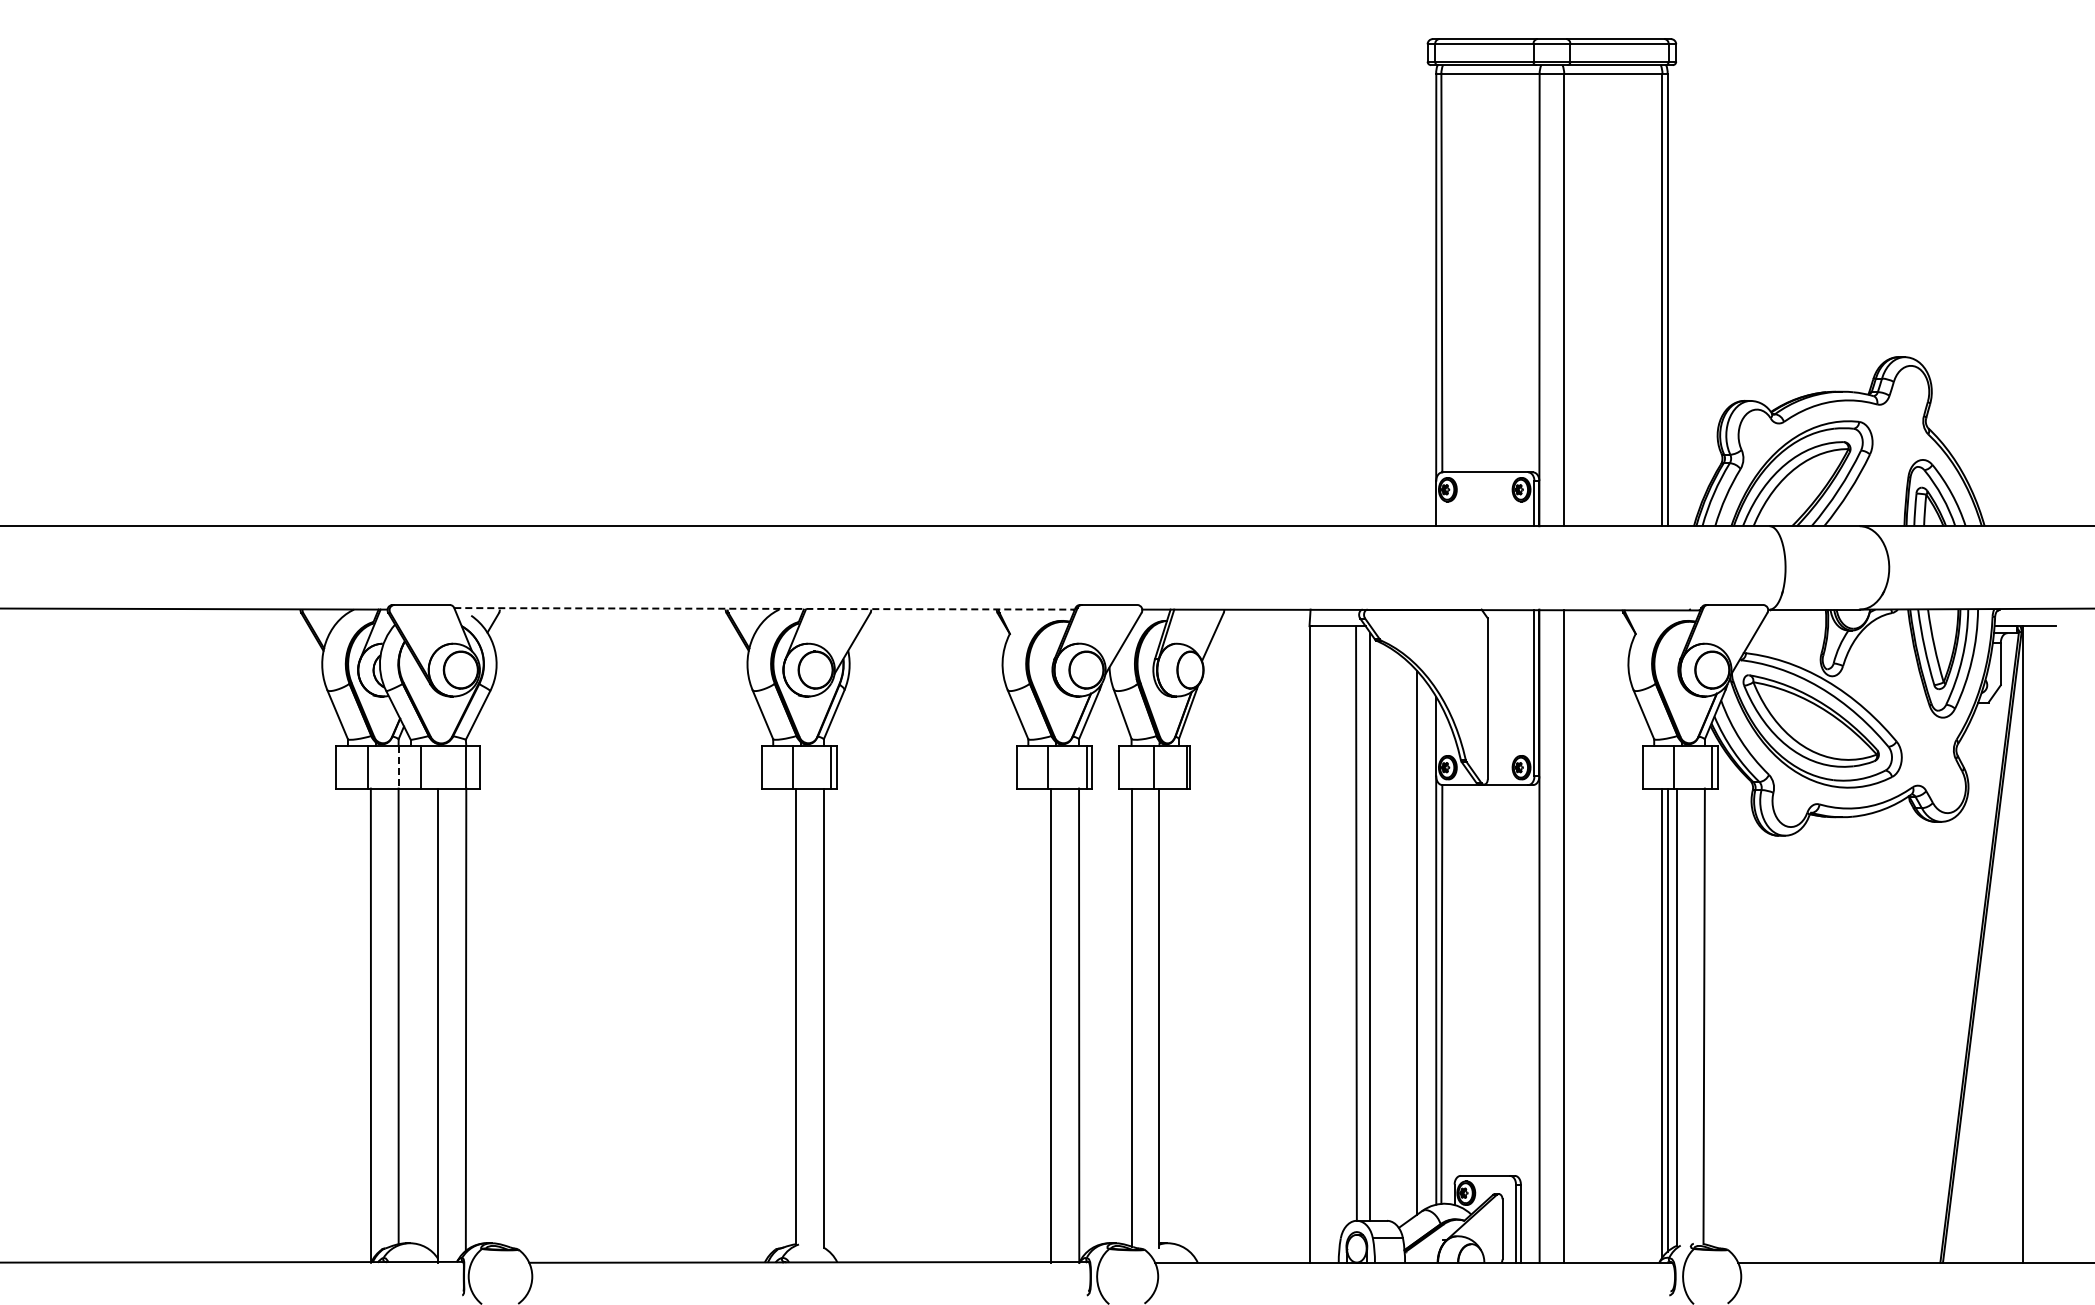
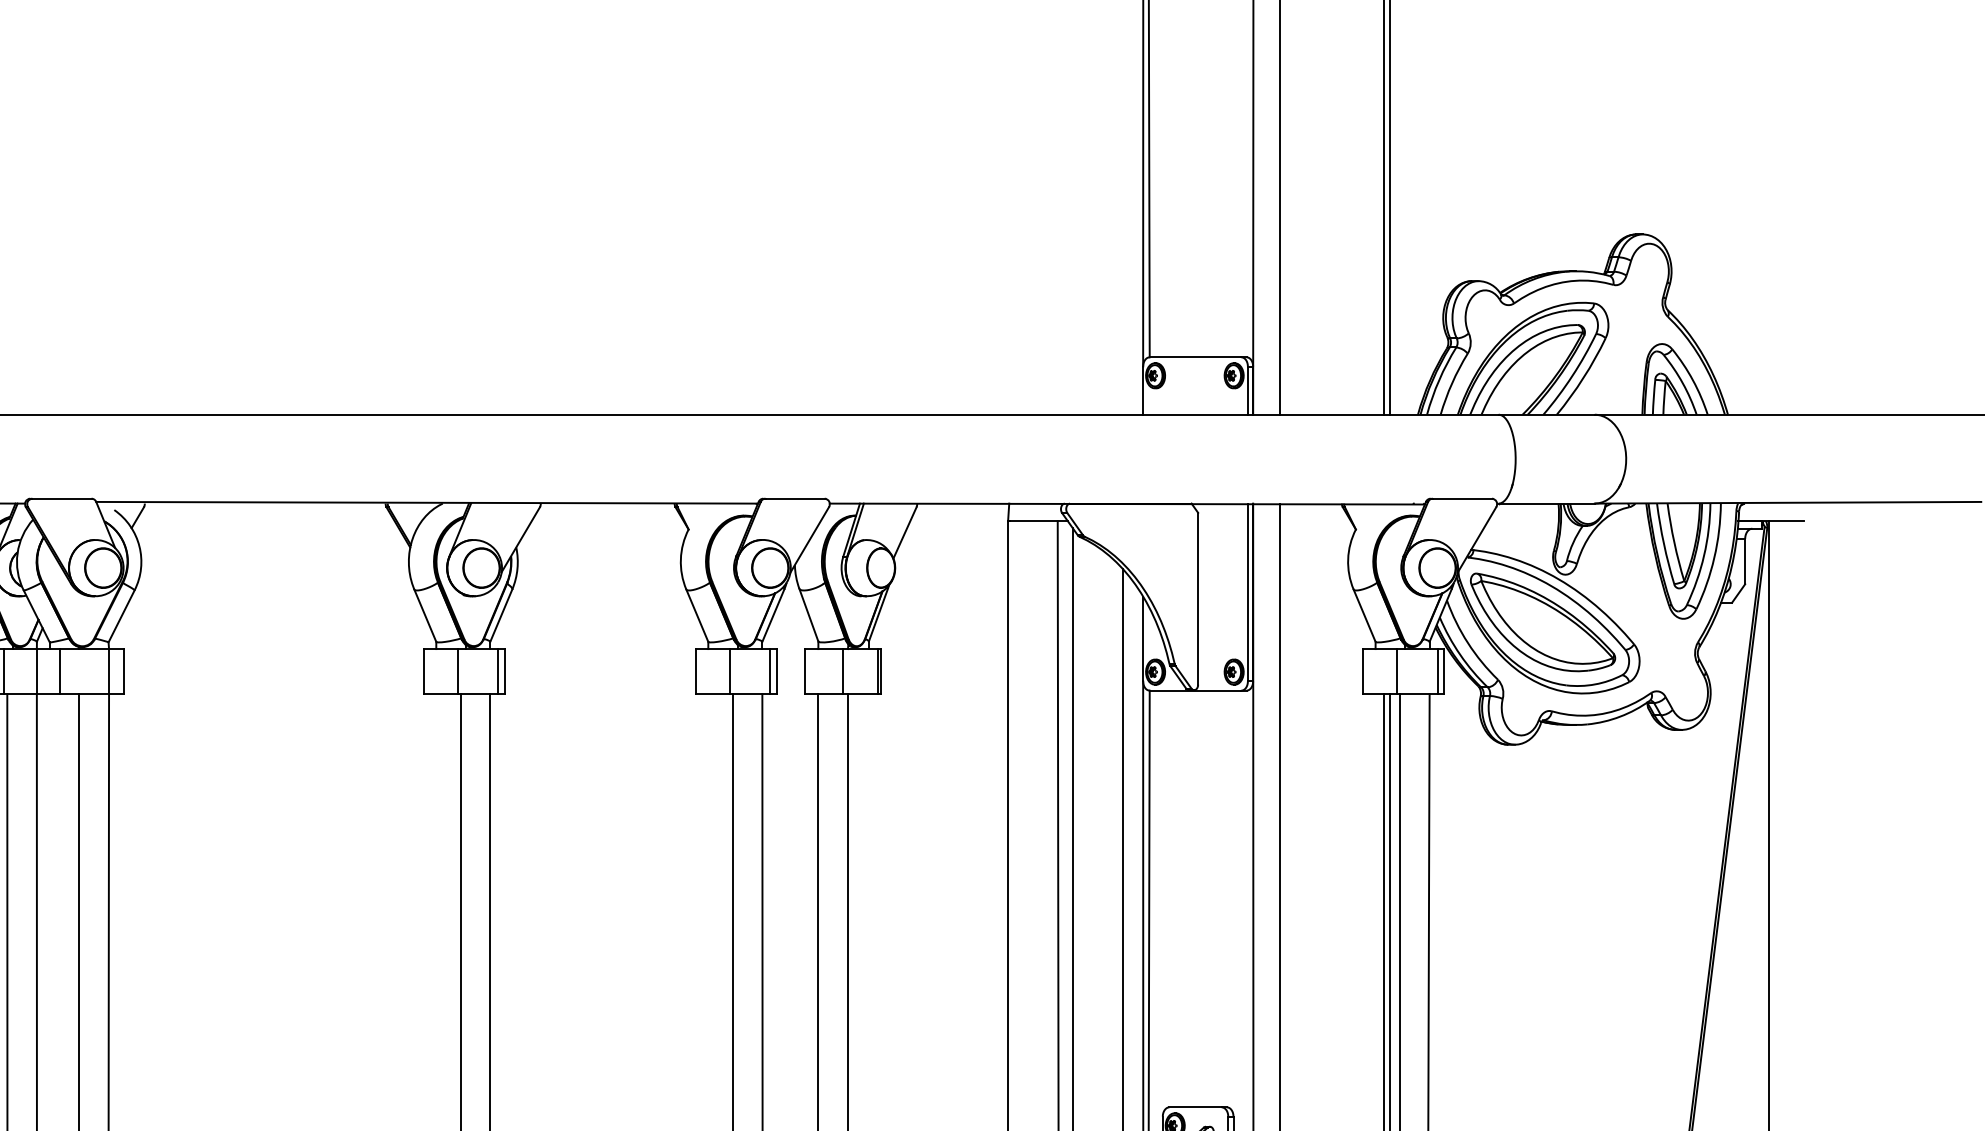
line: (765, 608) -> (428, 502), dashed -> solid
line: (398, 767) -> (36, 671), dashed -> solid

